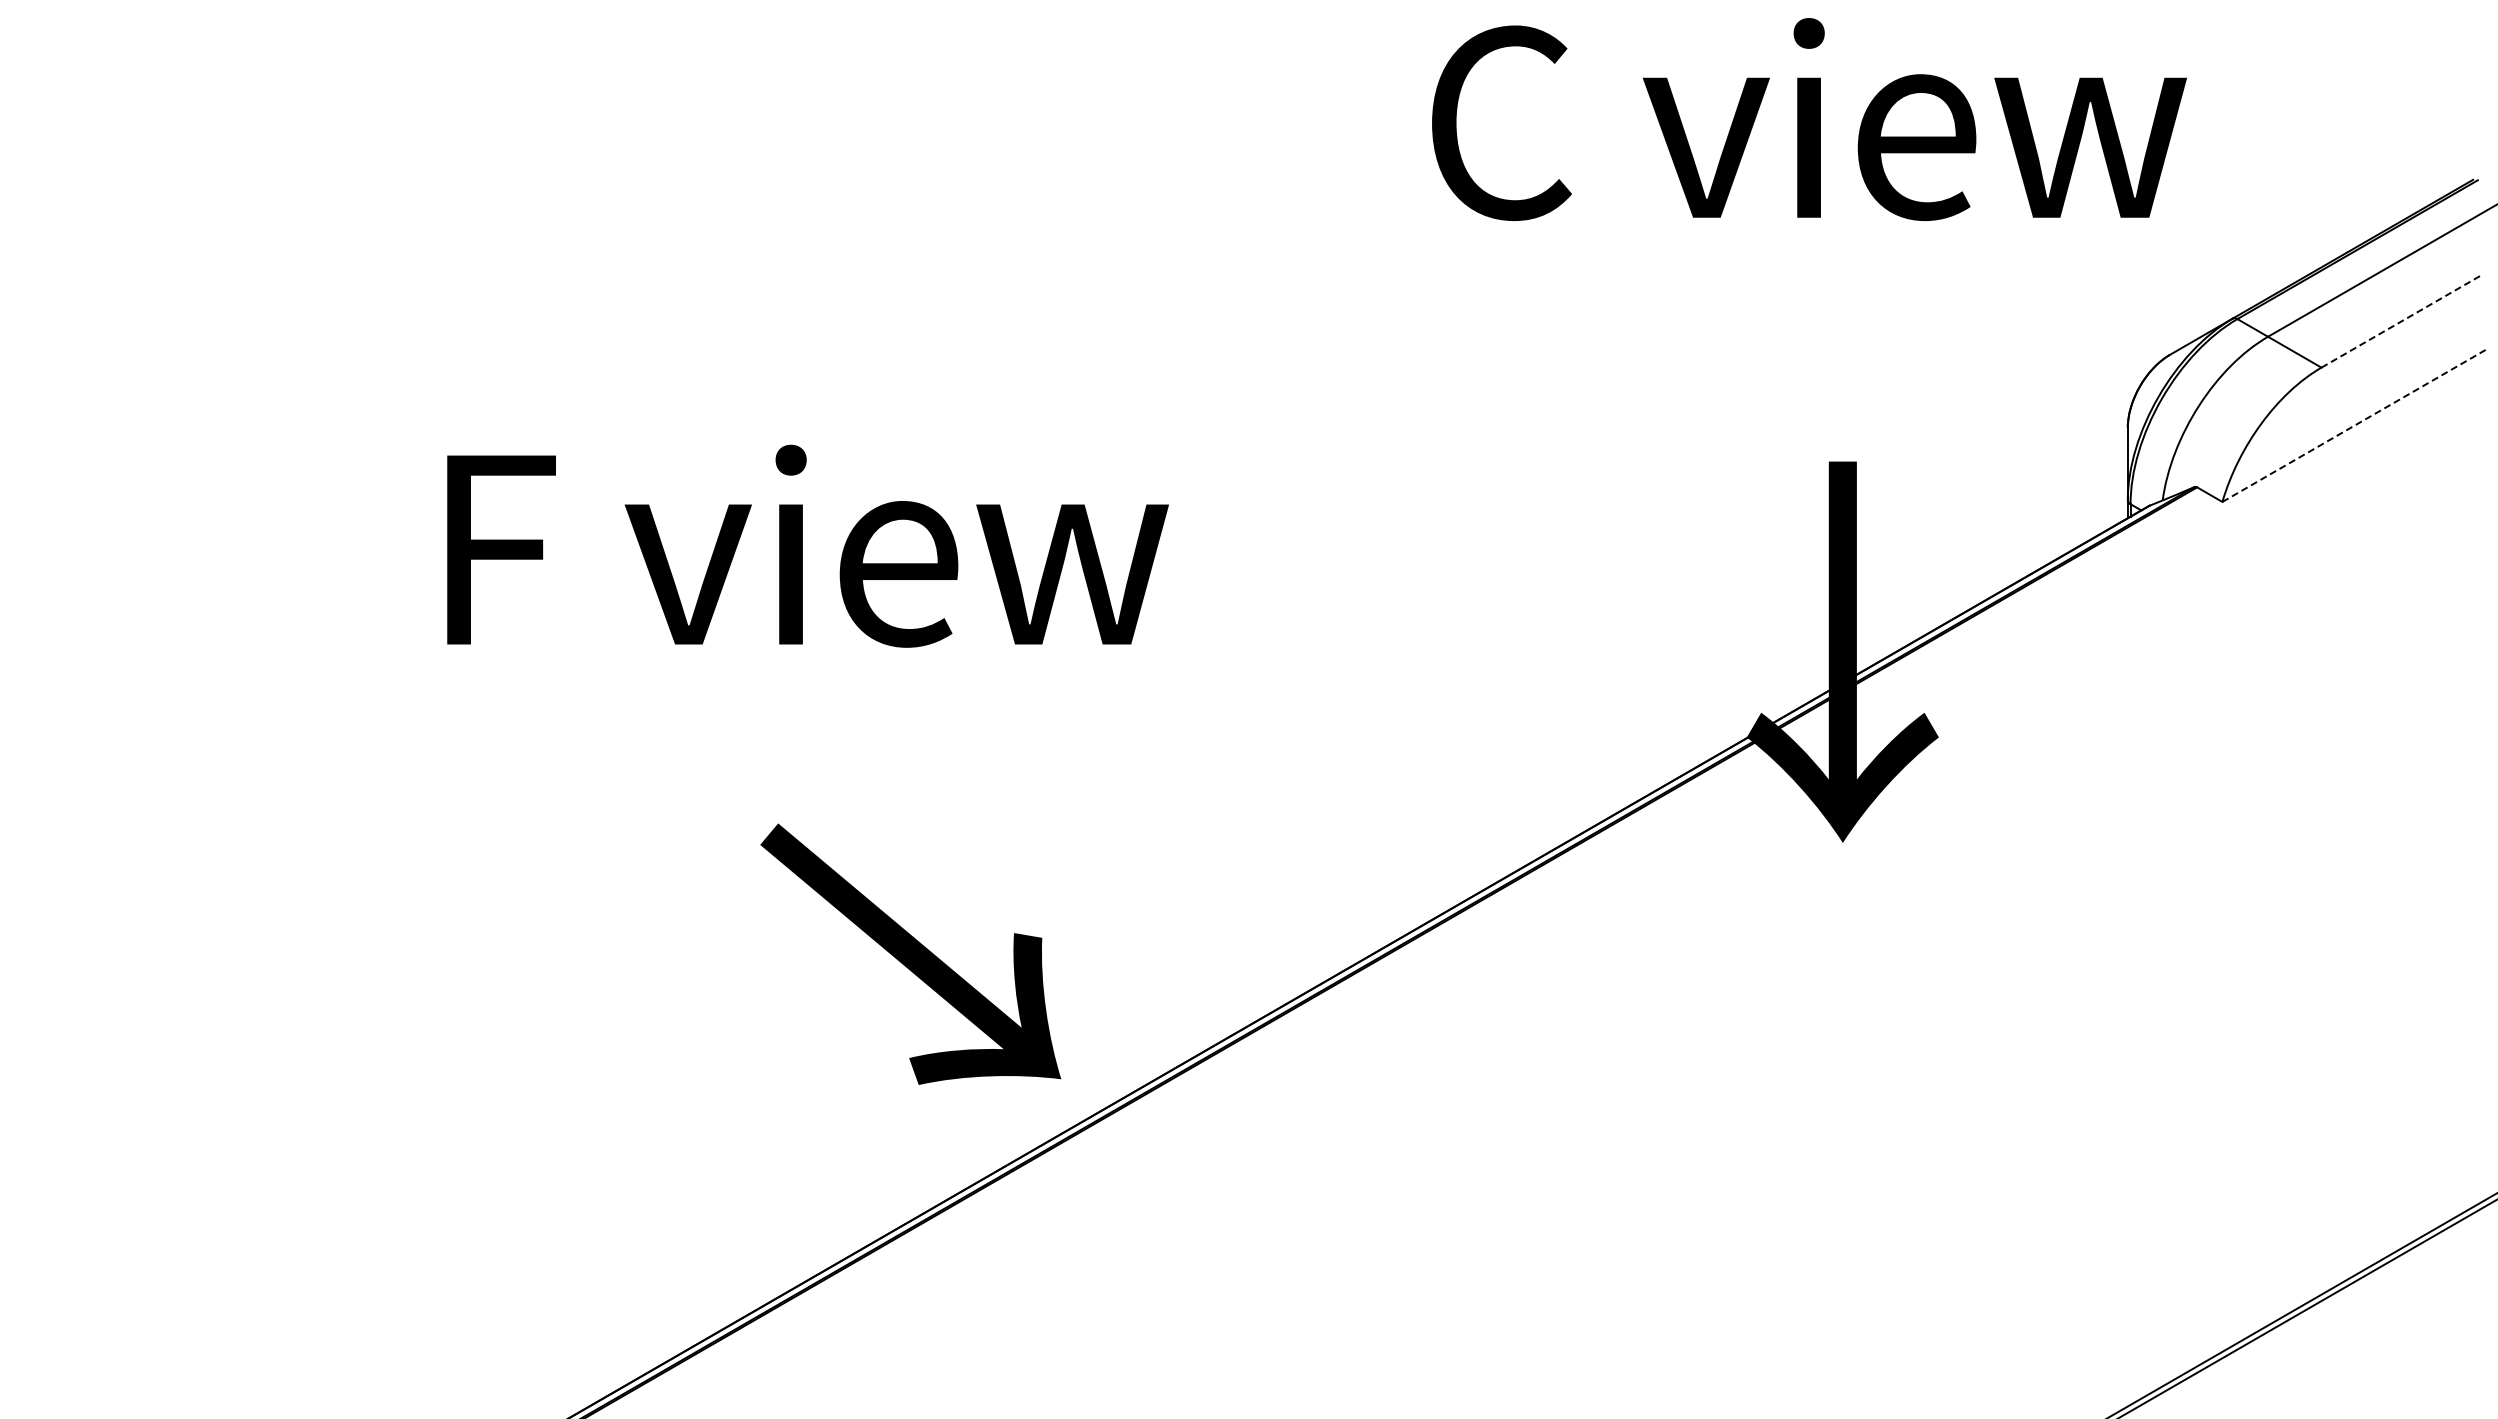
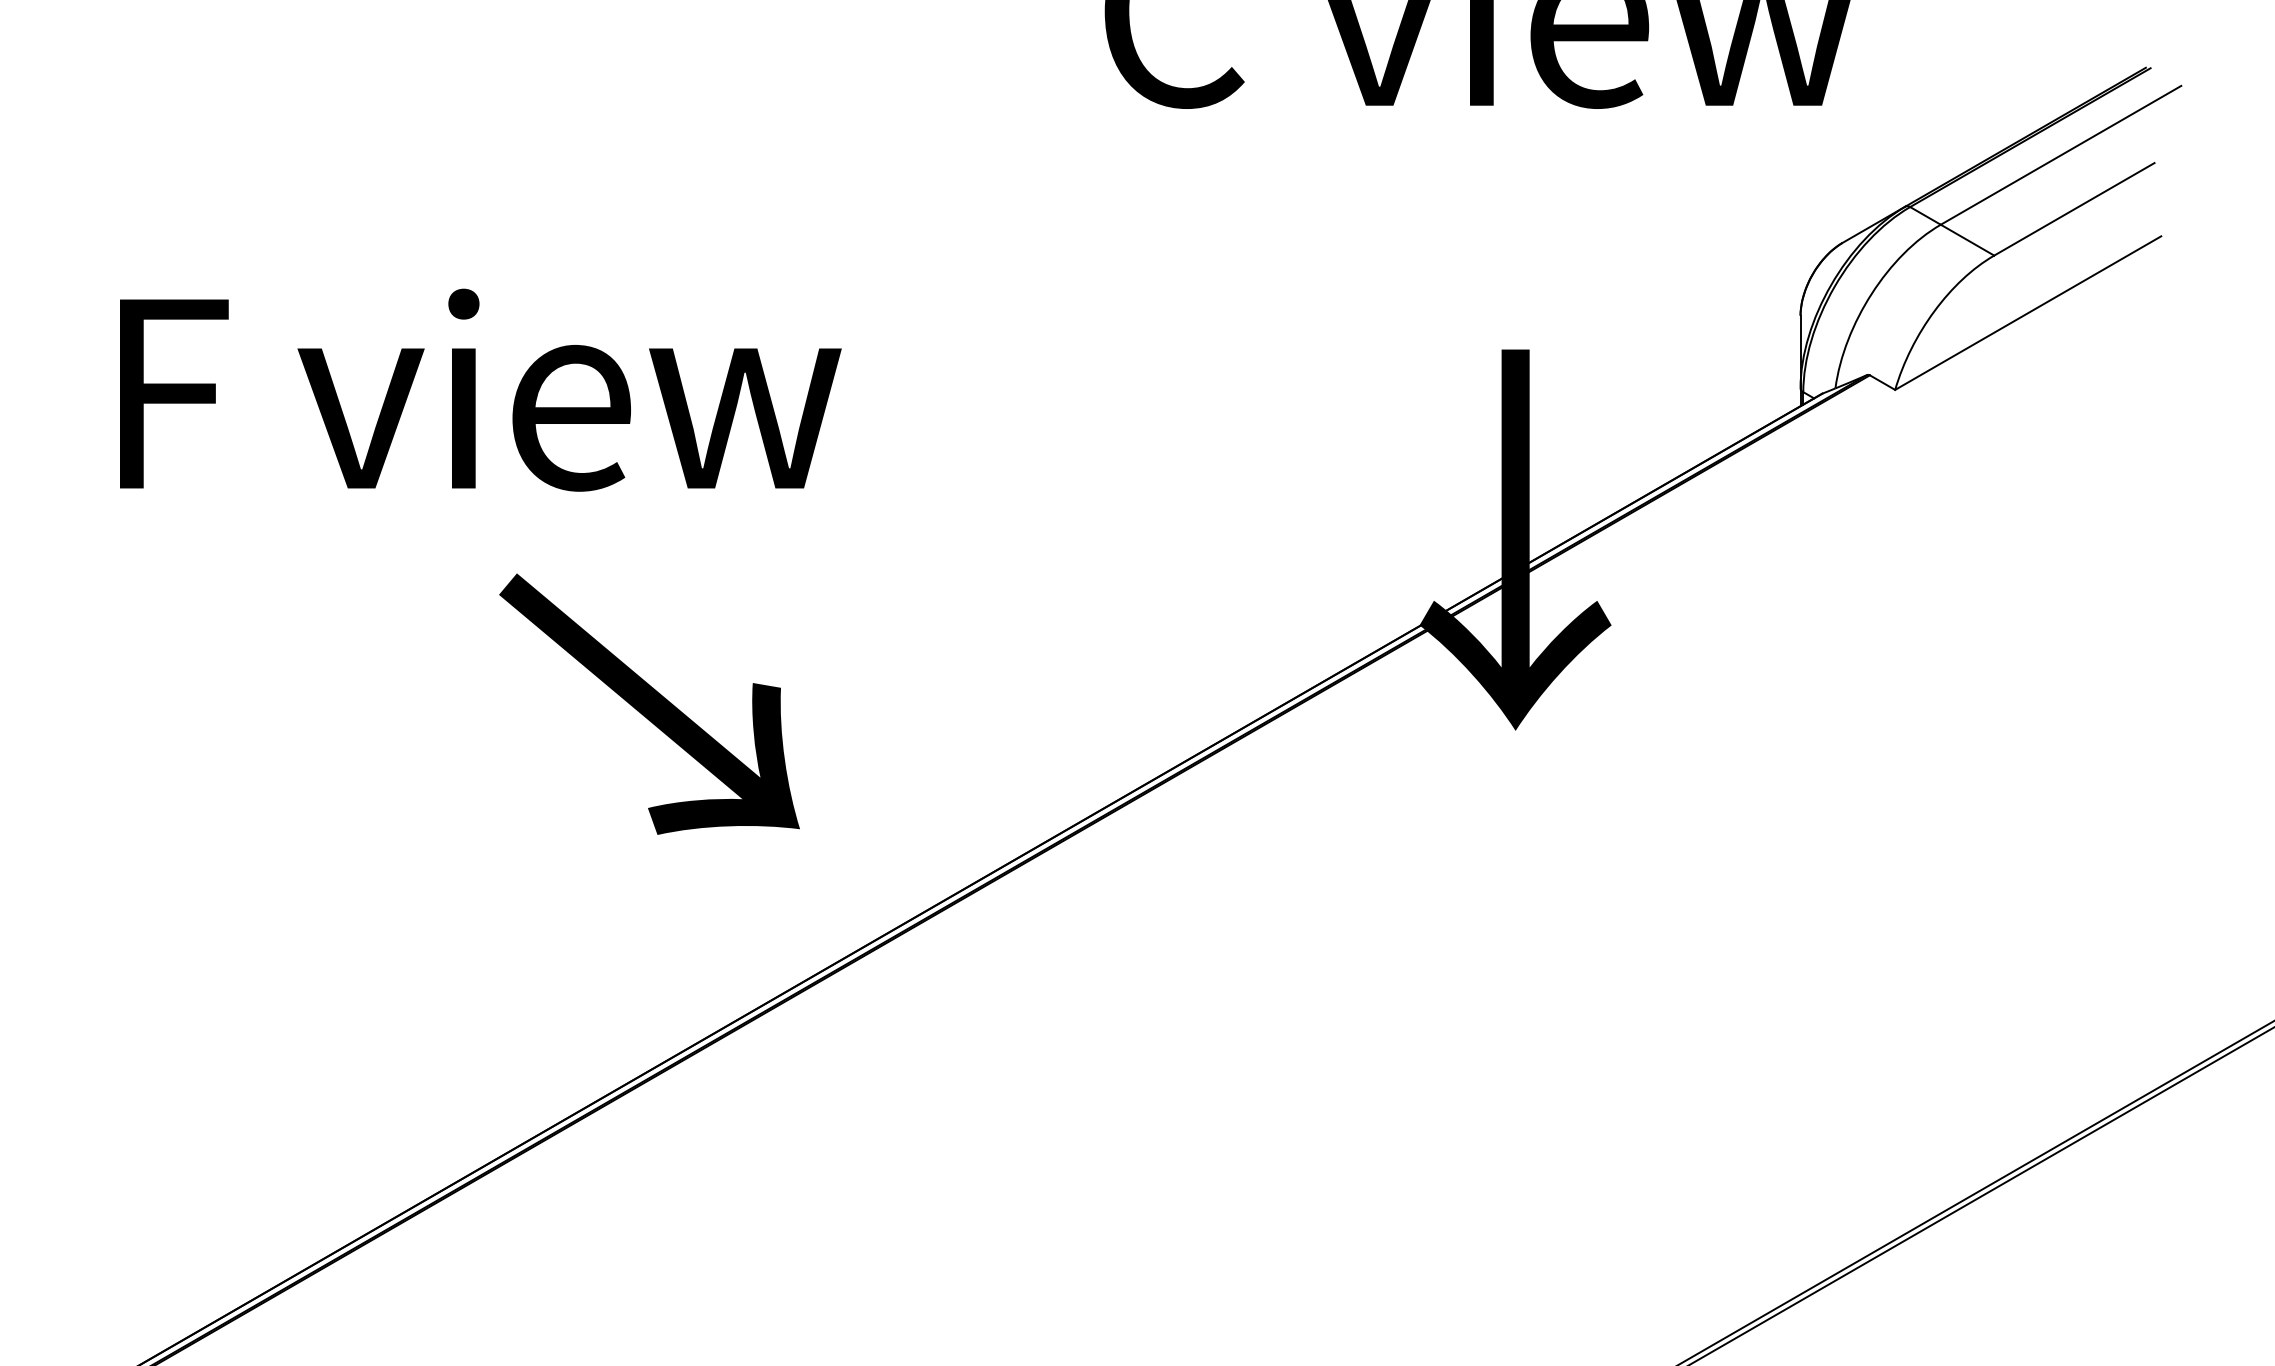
line: (2401, 321) -> (2074, 209), dashed -> solid
line: (2355, 425) -> (2028, 313), dashed -> solid
text: (807, 545) -> (480, 389), moved
text: (910, 953) -> (649, 703), moved

